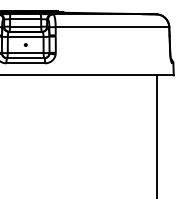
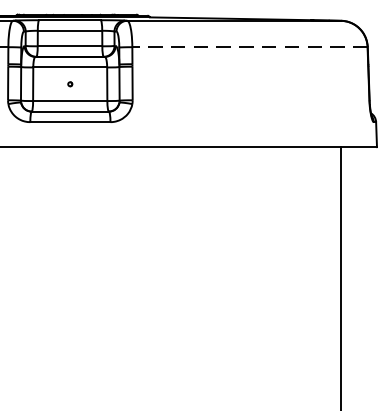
line: (112, 27) -> (250, 47), solid -> dashed

